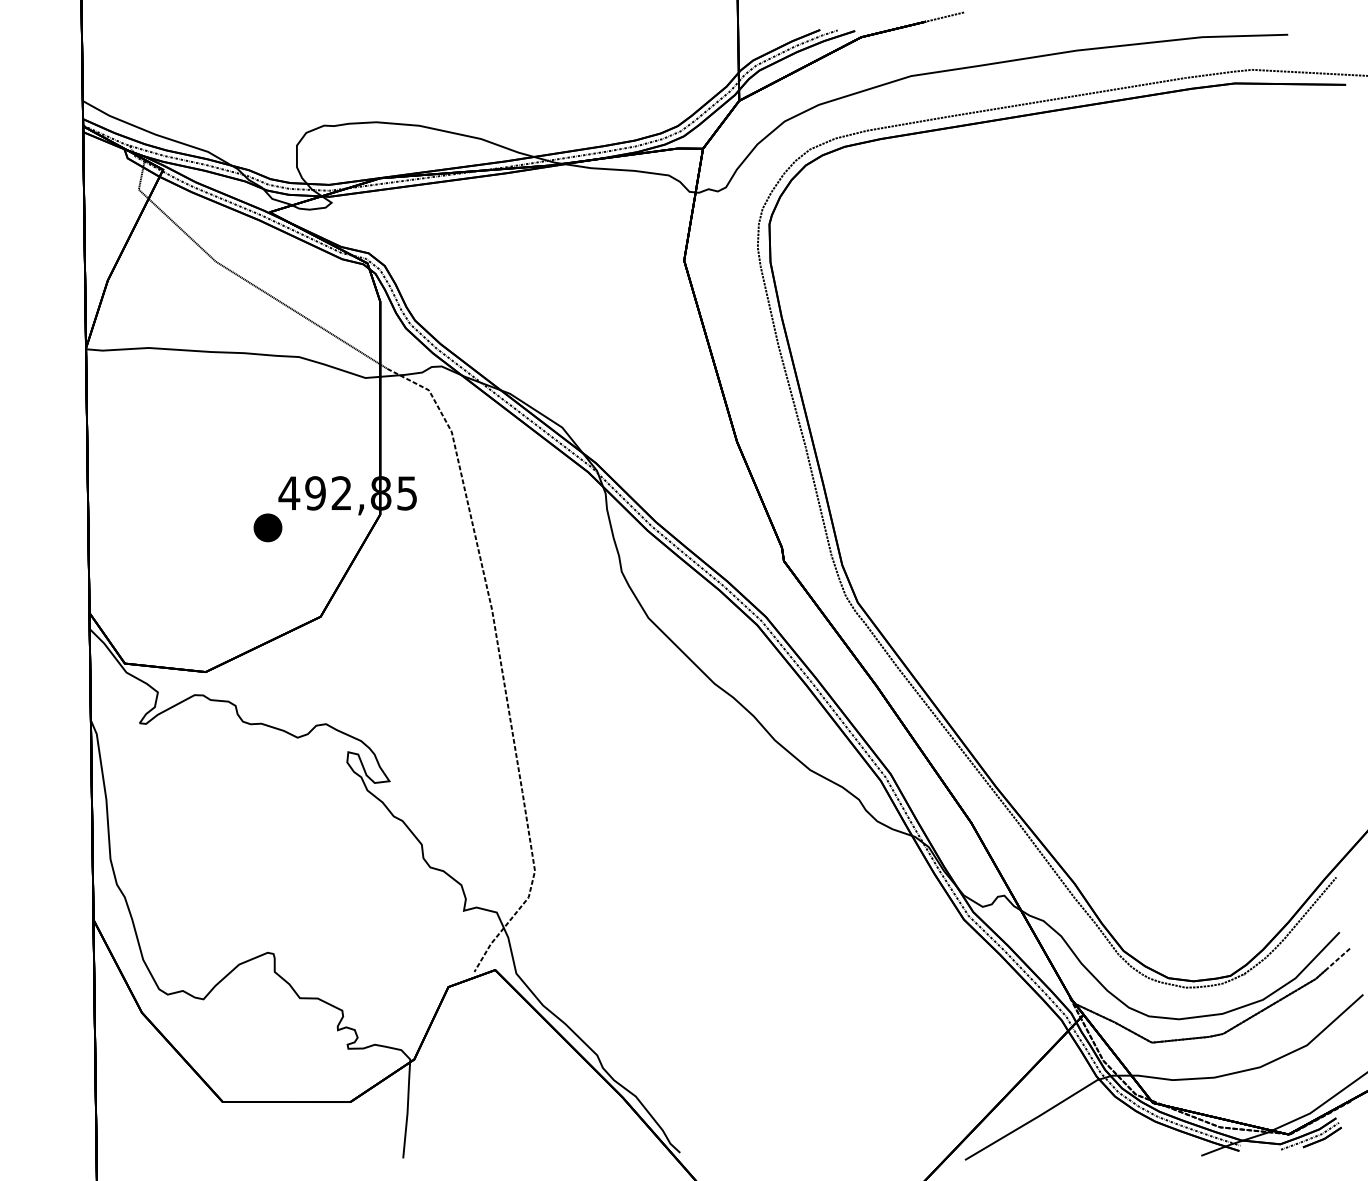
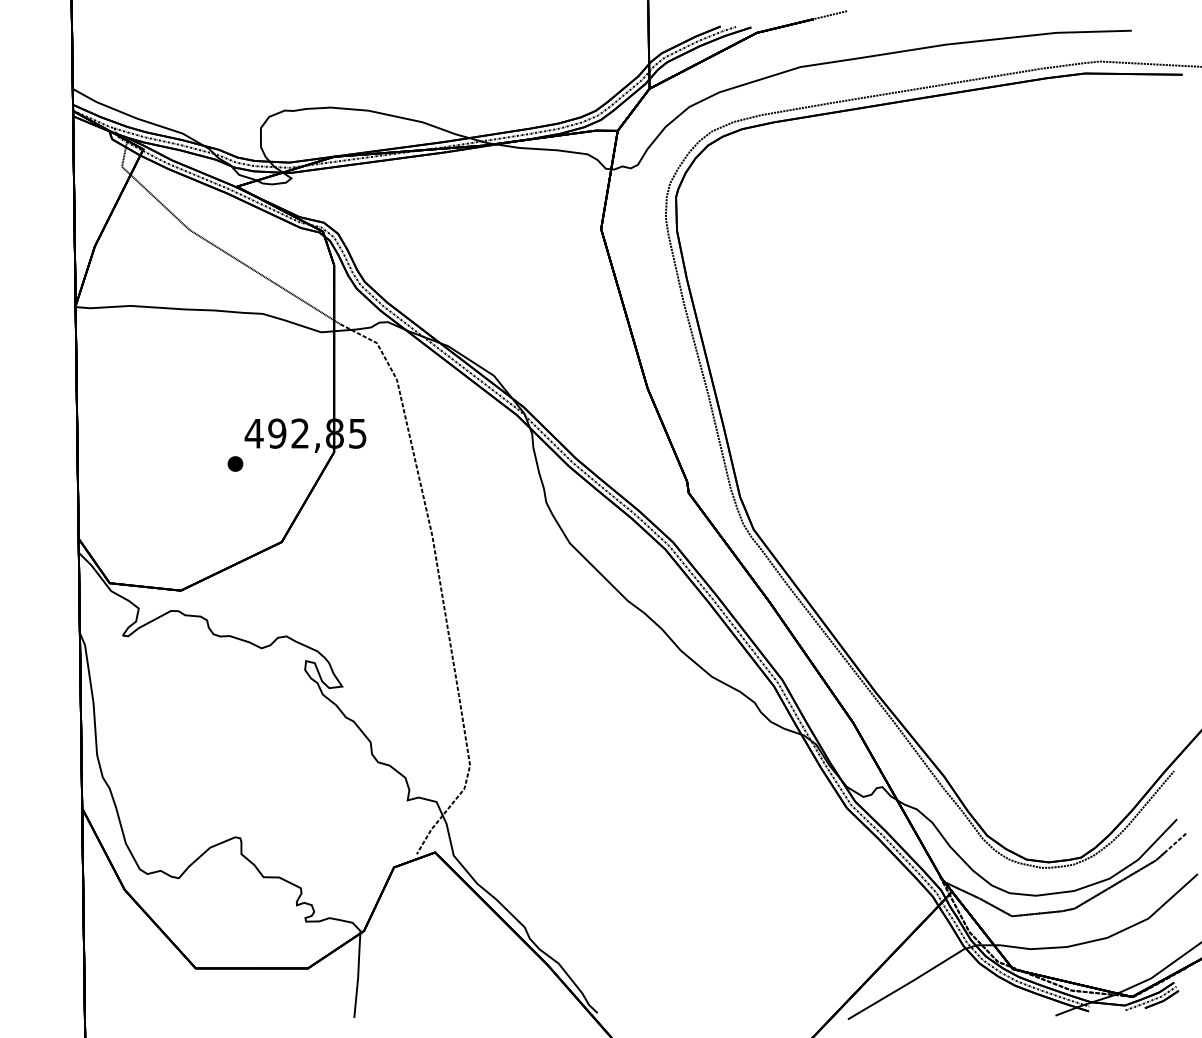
part: (267, 527) -> (235, 463), size x0.62

